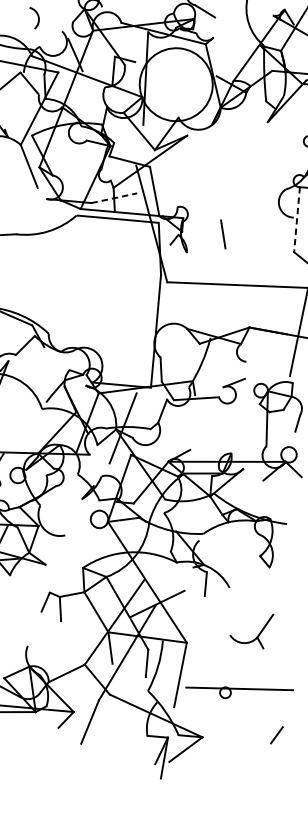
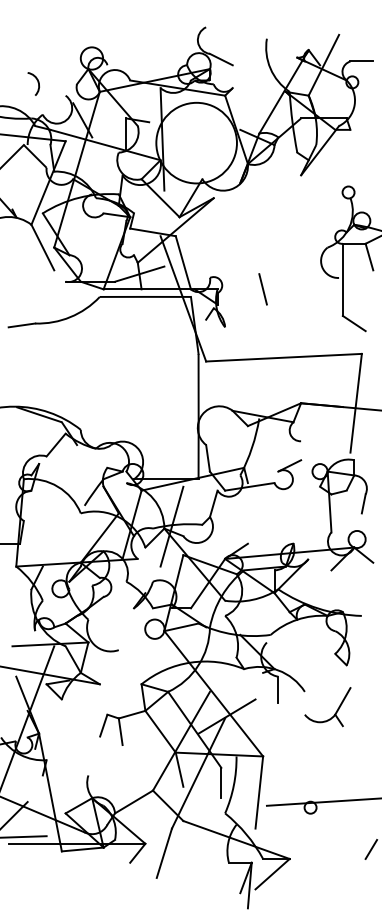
line: (114, 198) -> (139, 274), dashed -> solid
line: (296, 220) -> (342, 280), dashed -> solid
line: (222, 234) -> (262, 289), moved
part: (256, 636) -> (334, 713), moved

